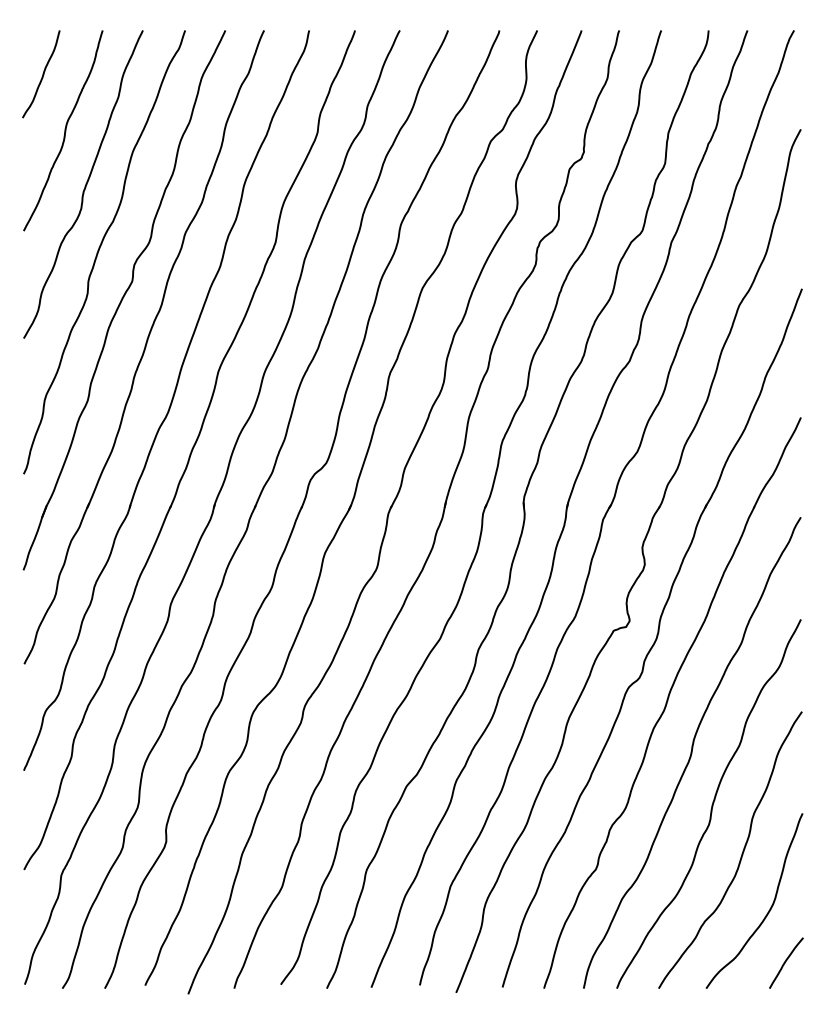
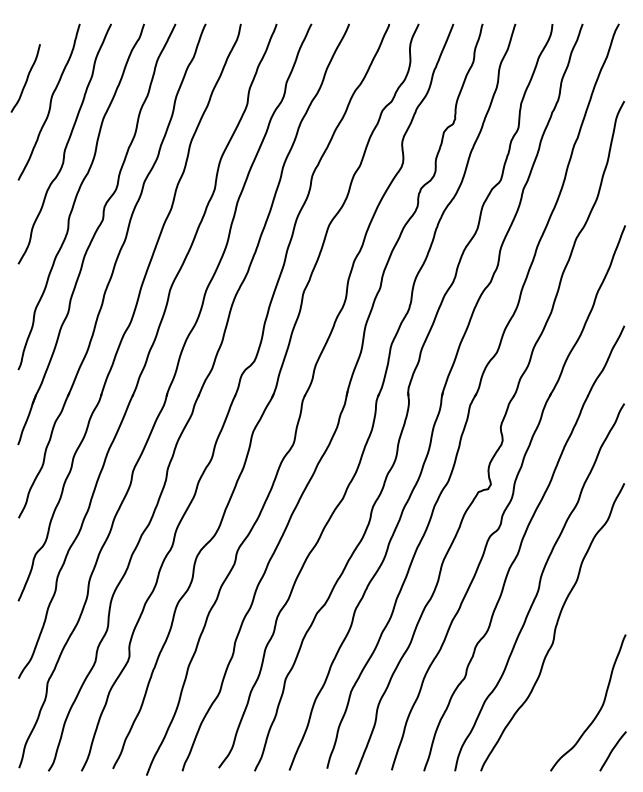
curve: (42, 74) -> (26, 78), moved
curve: (741, 853) -> (578, 665), removed

